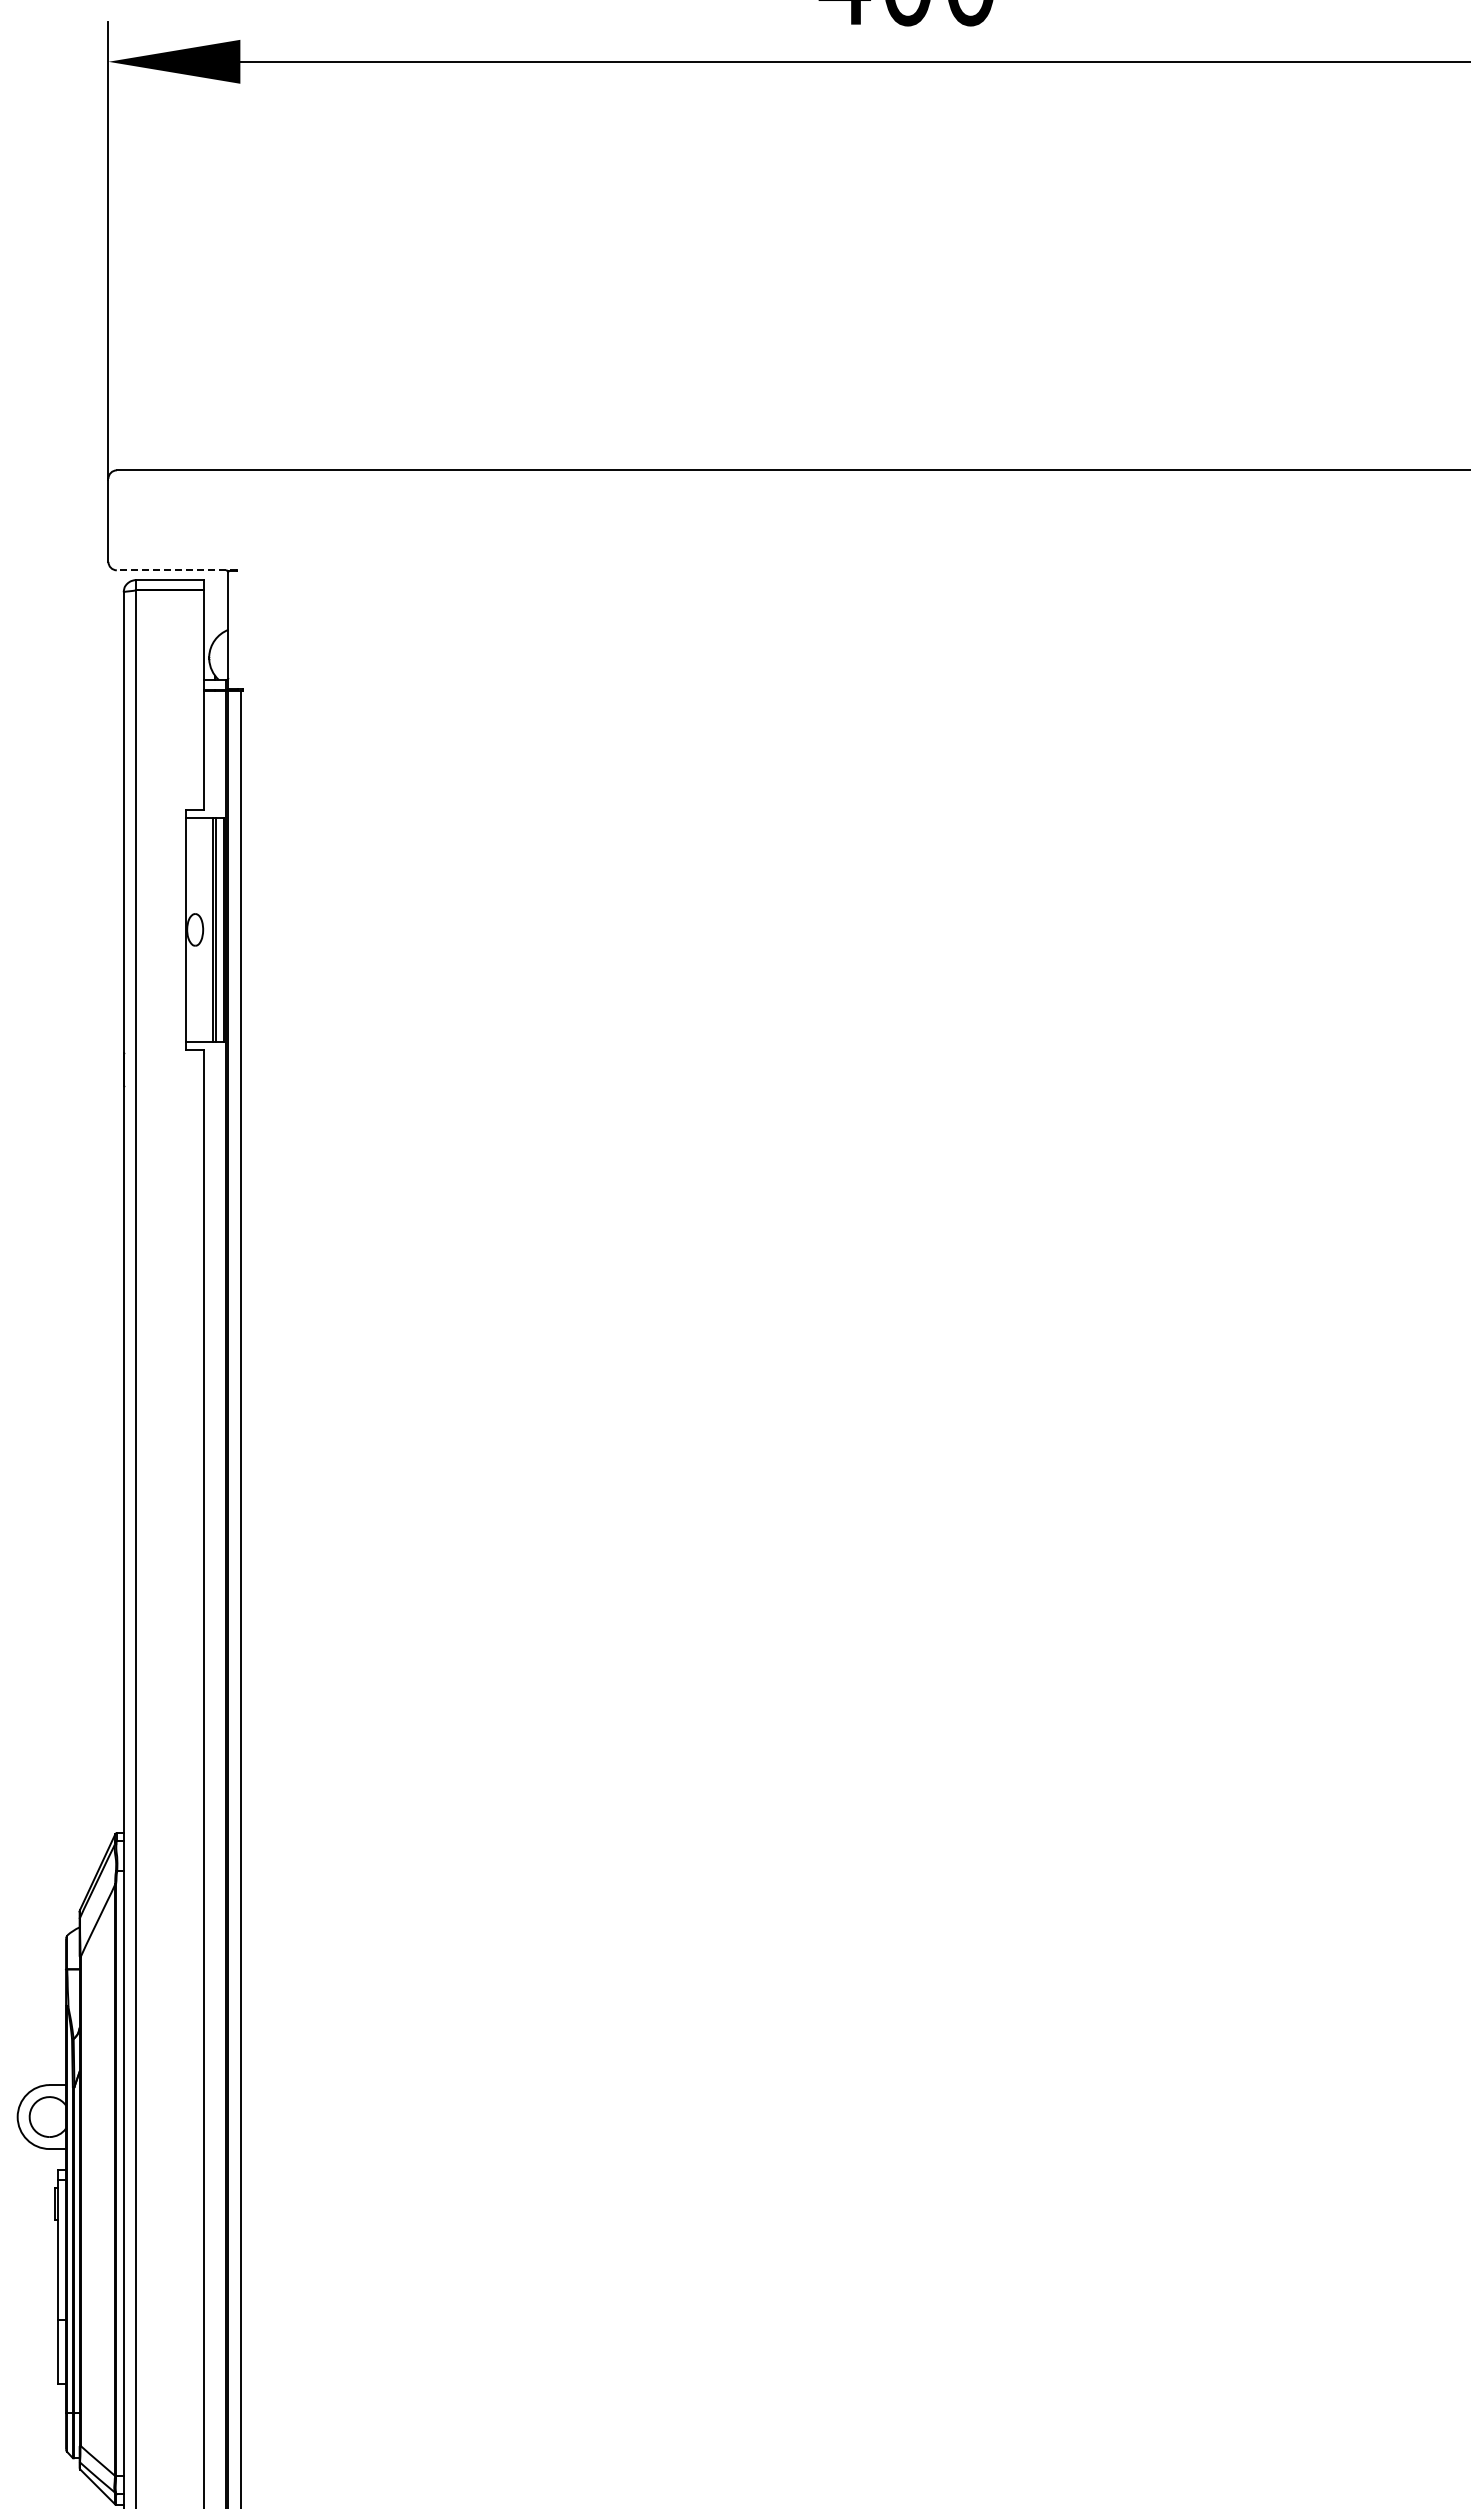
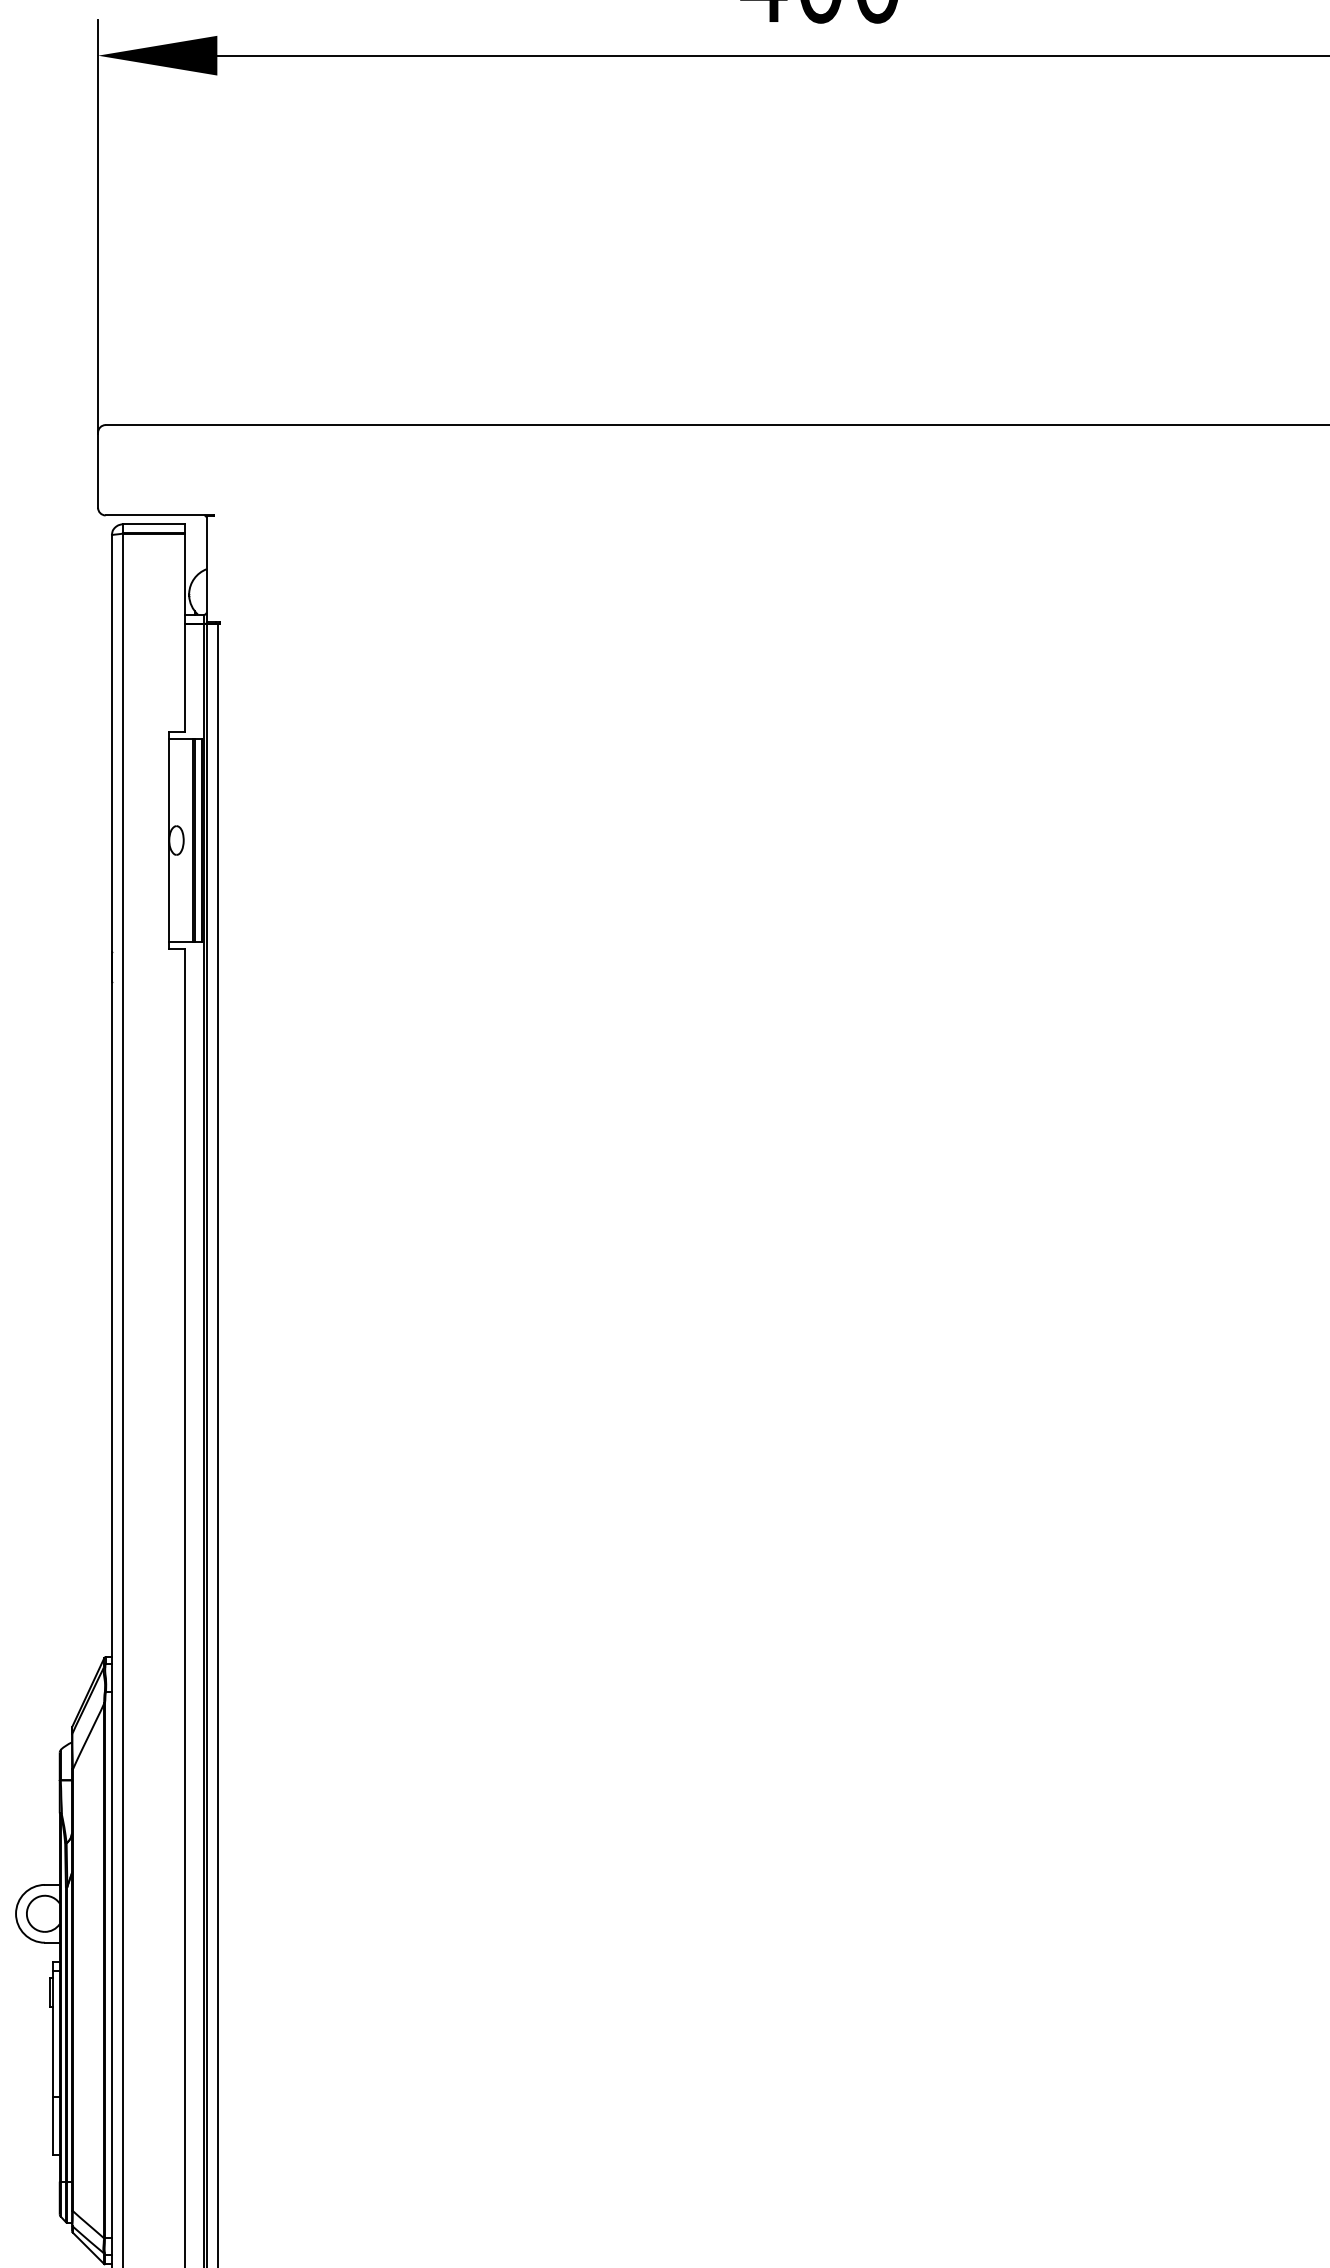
line: (176, 570) -> (159, 515), dashed -> solid

